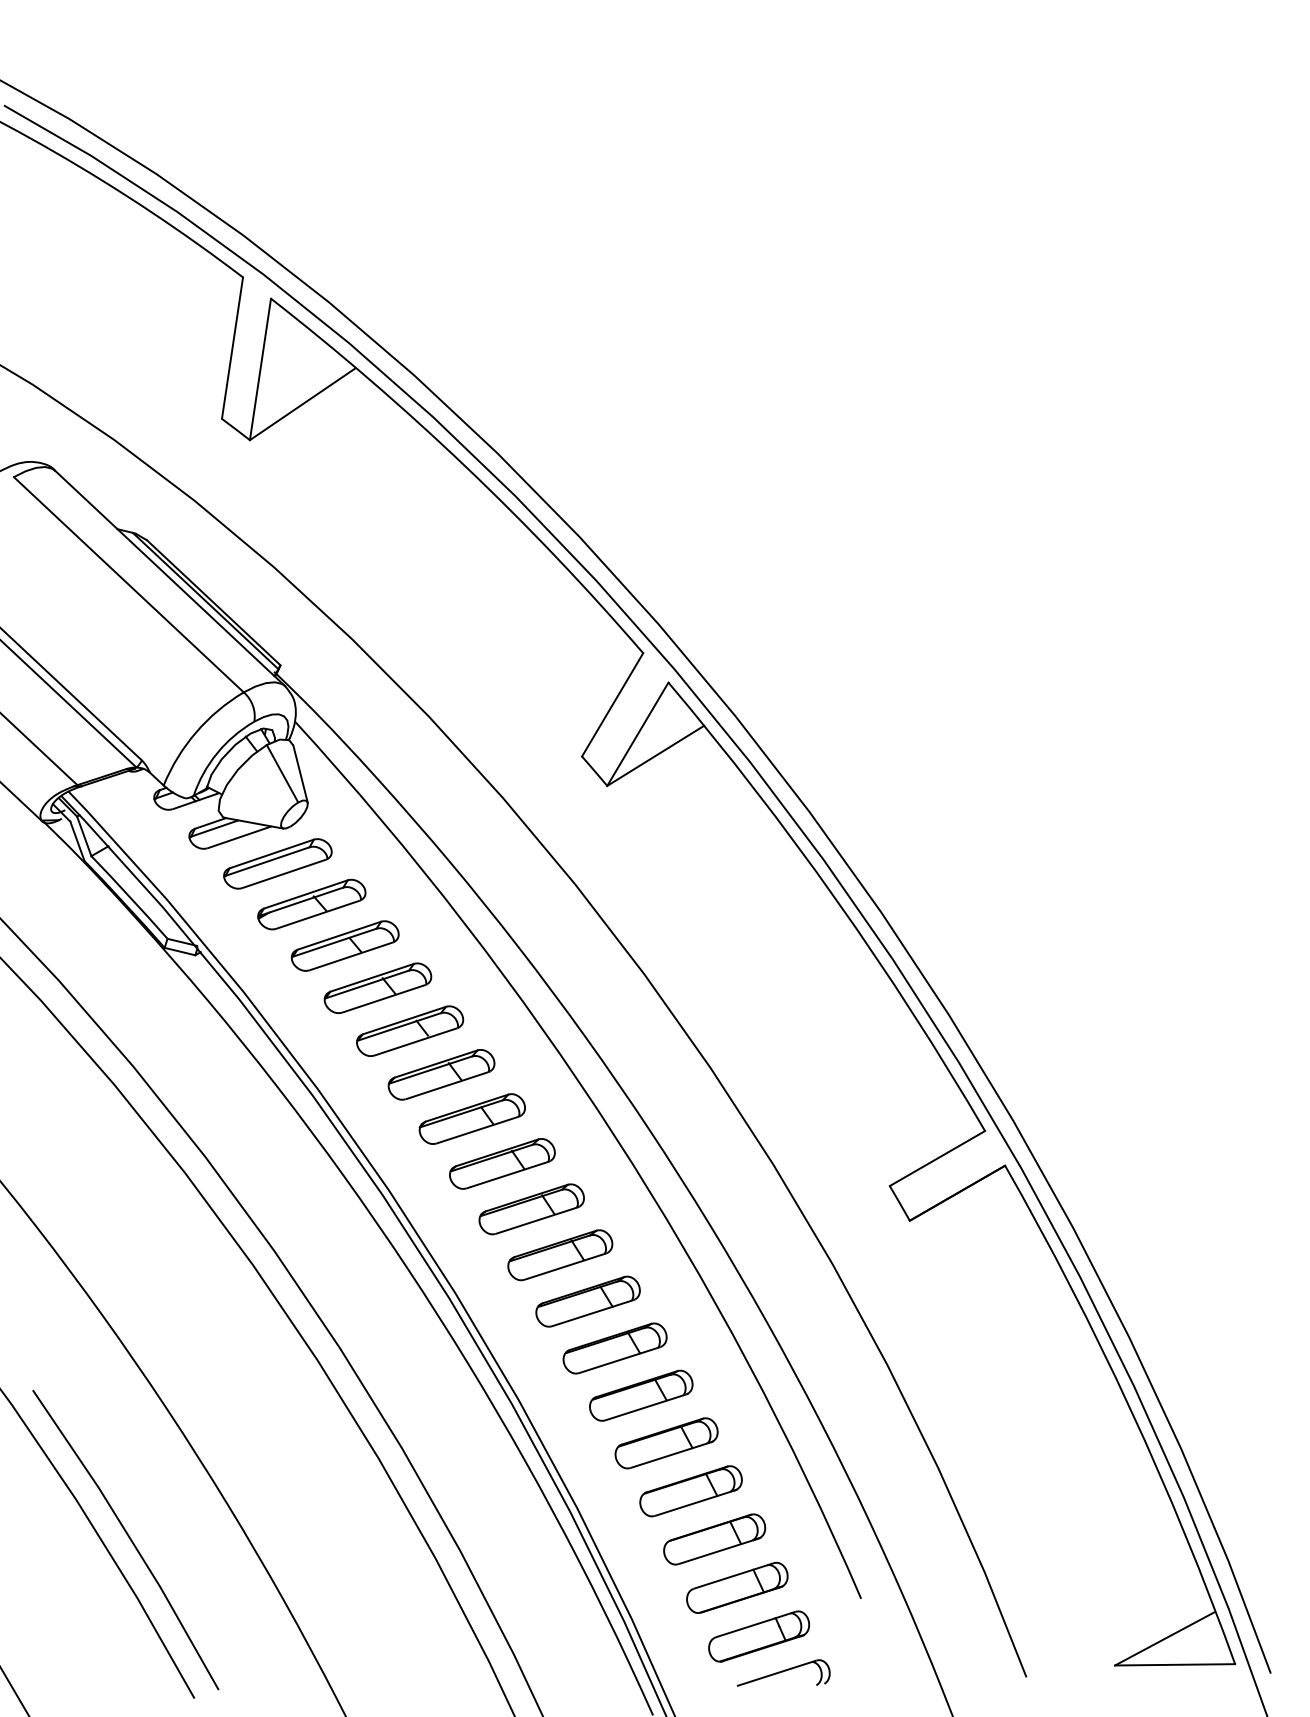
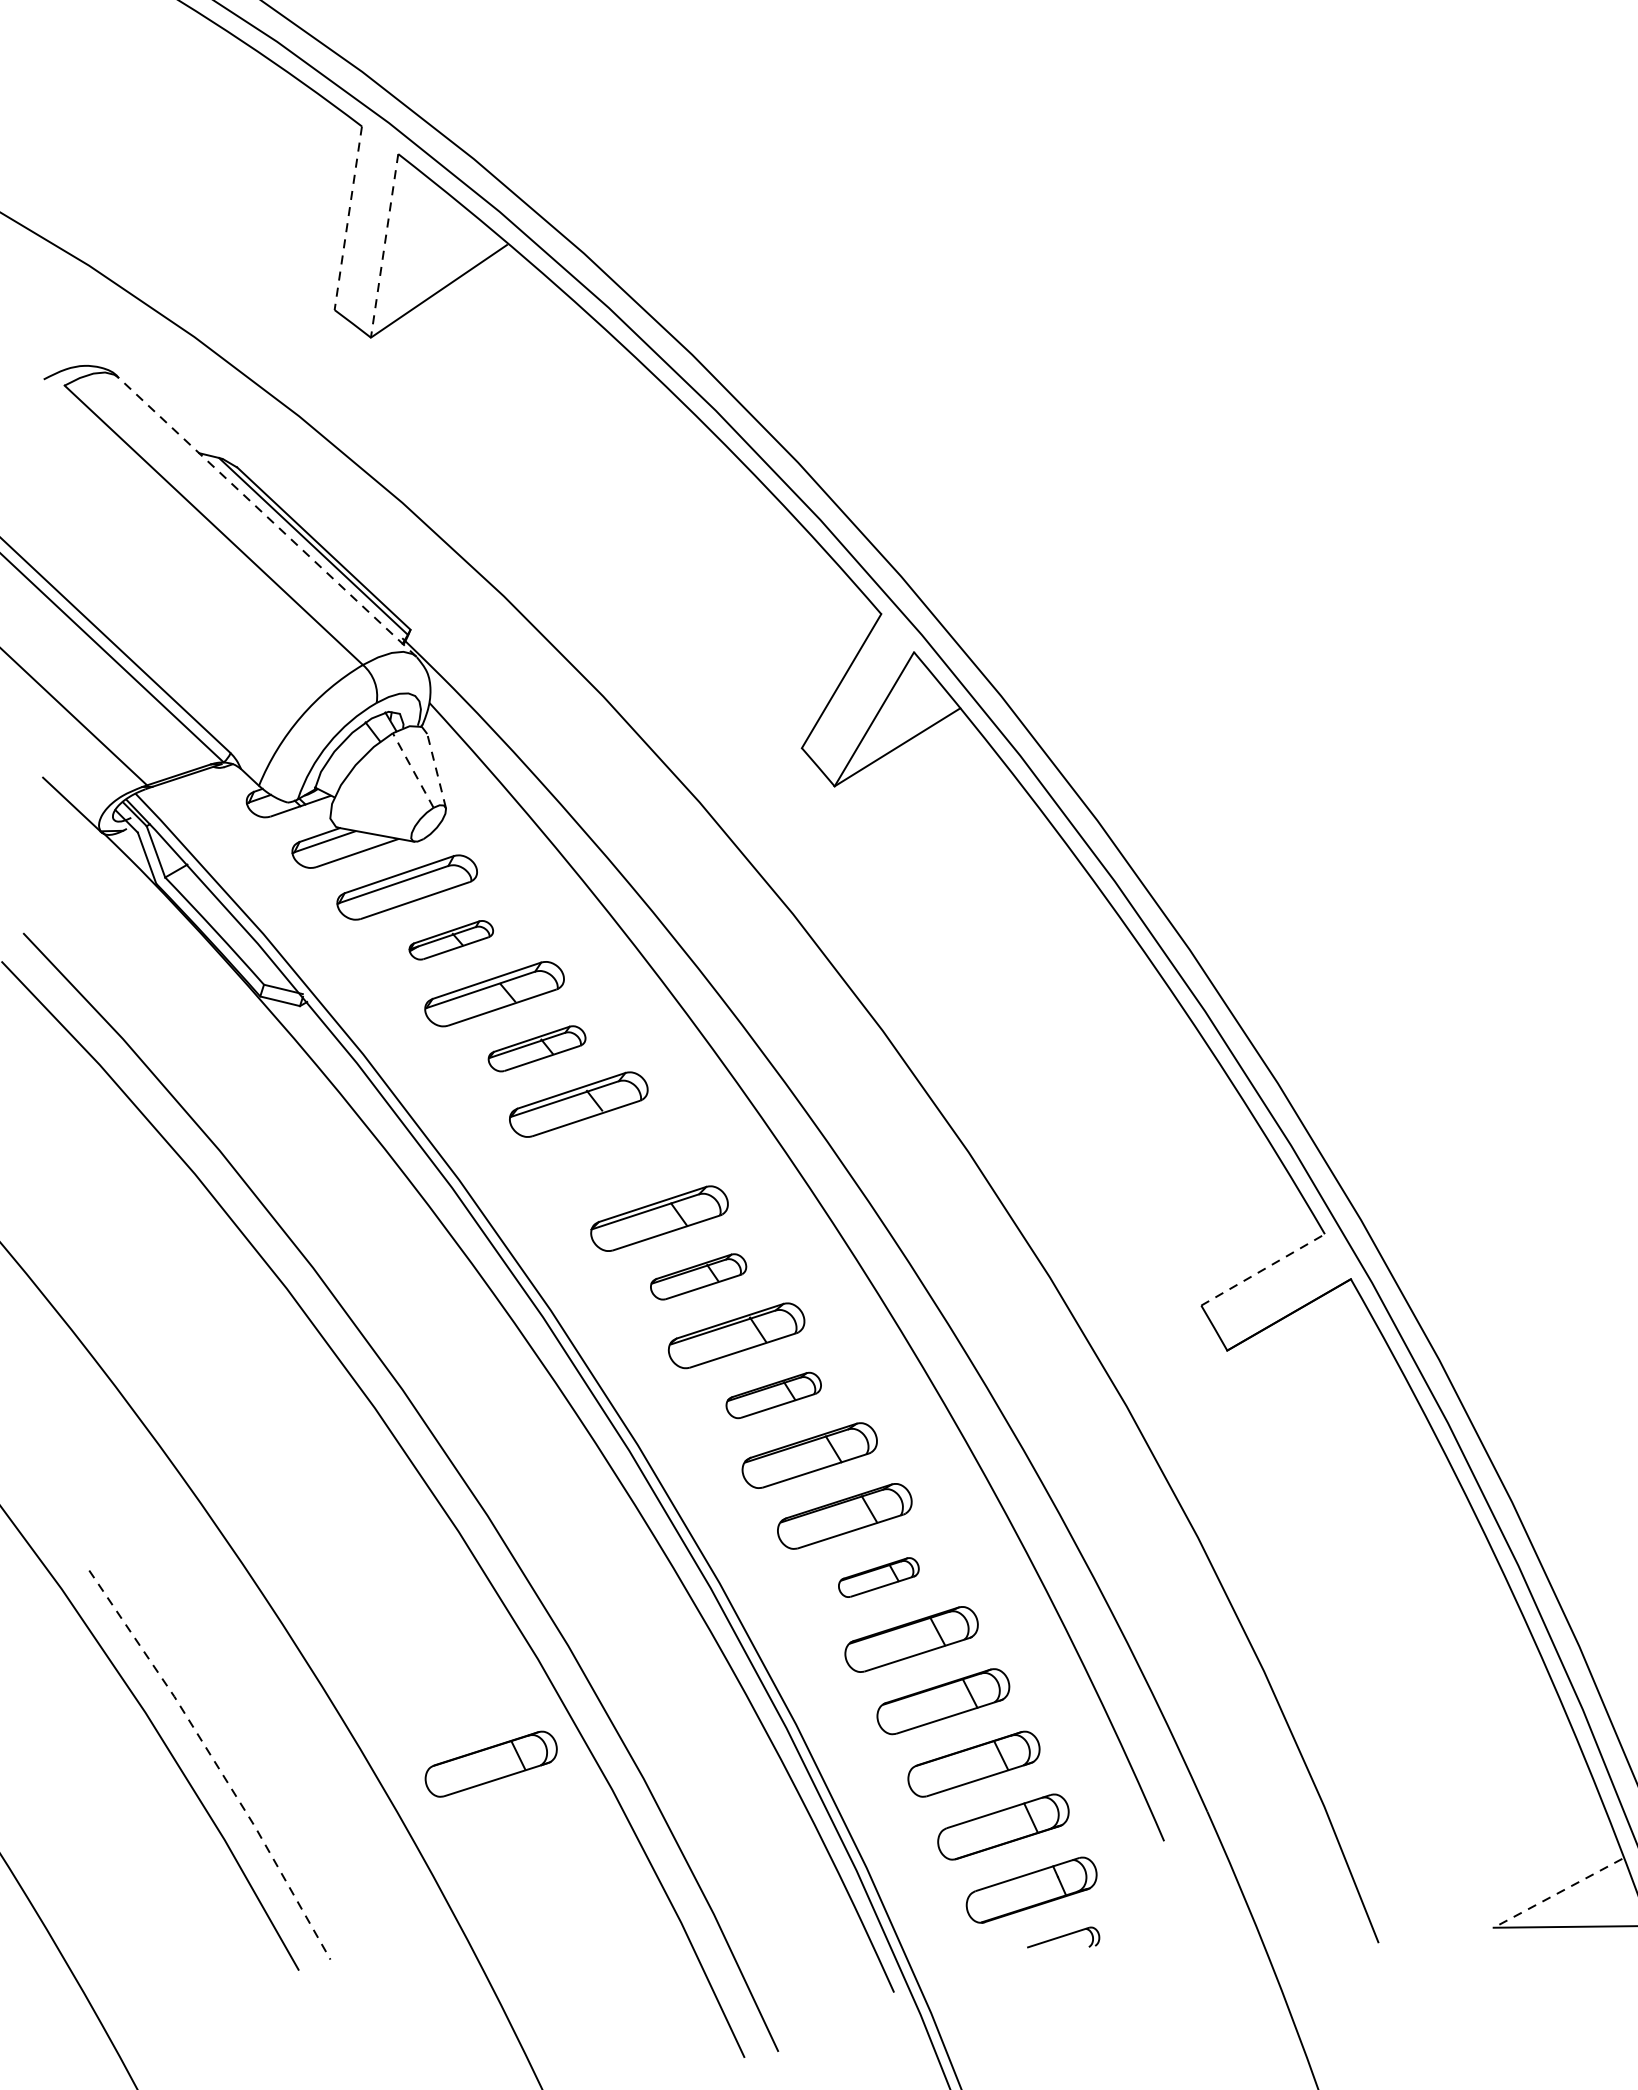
line: (232, 348) -> (348, 218), solid -> dashed
line: (260, 369) -> (384, 245), solid -> dashed
line: (169, 578) -> (266, 517), solid -> dashed
line: (282, 773) -> (413, 770), solid -> dashed
line: (300, 773) -> (436, 770), solid -> dashed
part: (311, 904) -> (450, 940), size x0.6
part: (377, 987) -> (536, 1047), size x0.7
part: (441, 1074) -> (619, 1160), removed
line: (937, 1158) -> (1263, 1269), solid -> dashed
part: (502, 1163) -> (698, 1276), size x0.7
part: (560, 1255) -> (773, 1395), size x0.7
part: (641, 1395) -> (879, 1577), size x0.6
line: (129, 1537) -> (214, 1761), solid -> dashed
part: (342, 1539) -> (491, 1764), added
line: (1164, 1639) -> (1557, 1894), solid -> dashed
part: (783, 1672) -> (1063, 1936), size x0.6

